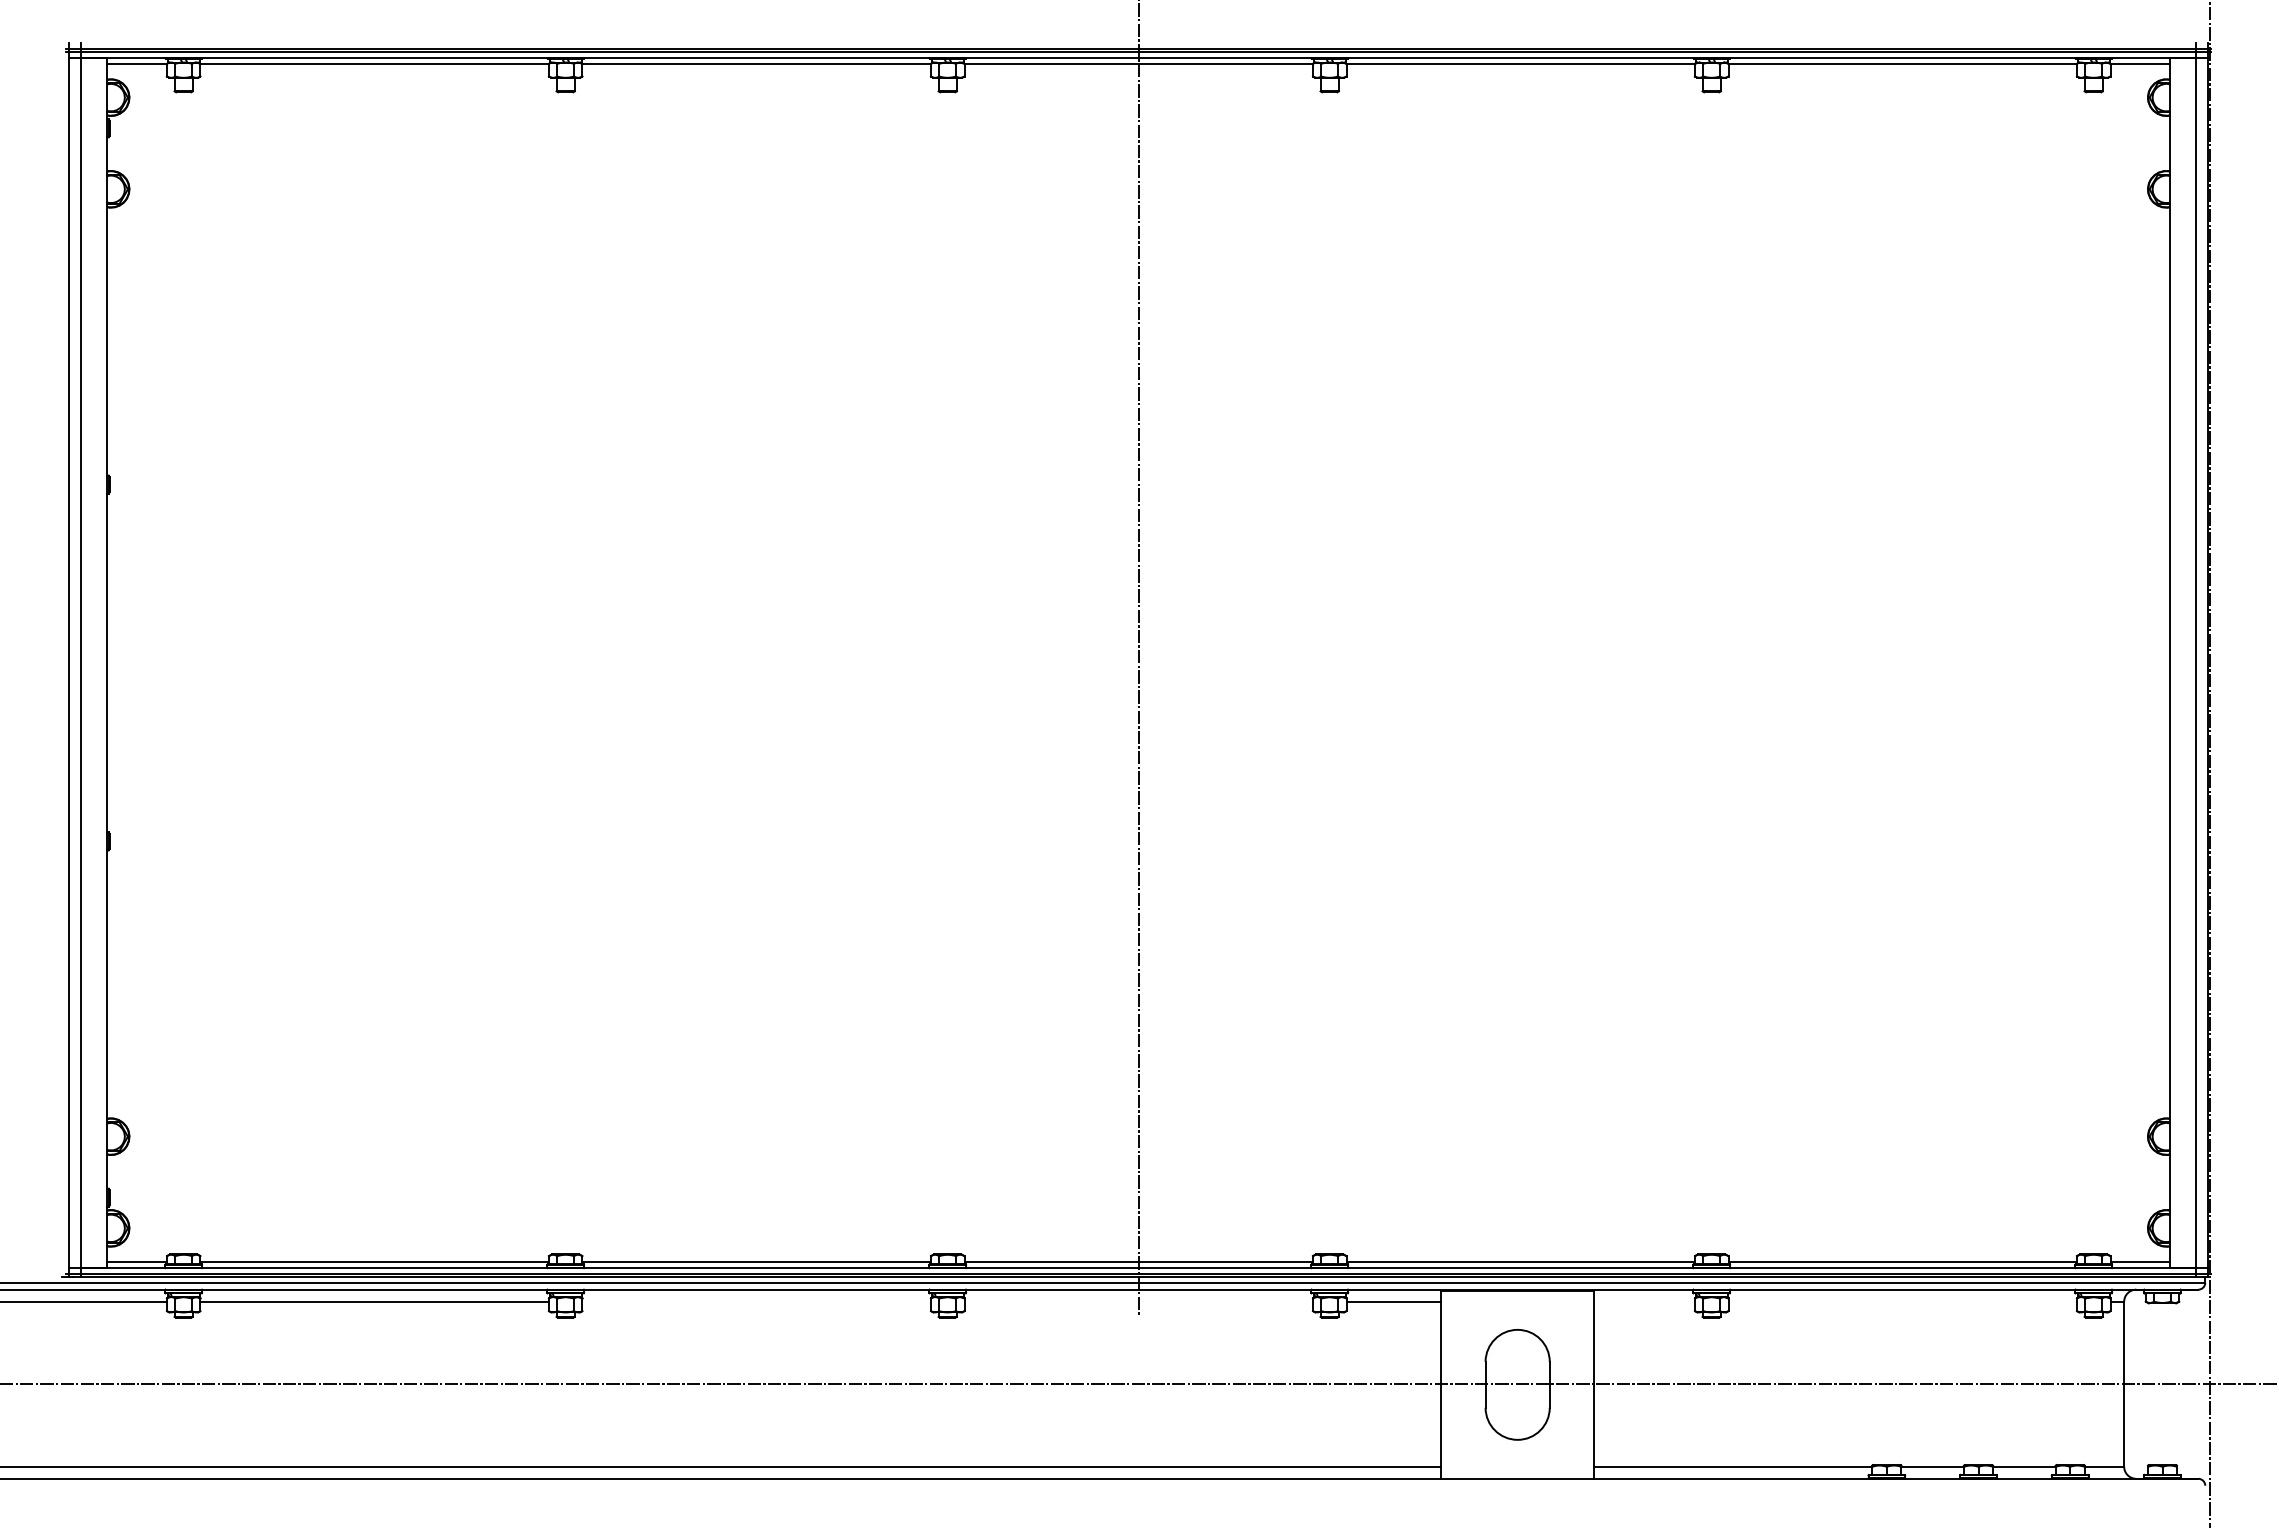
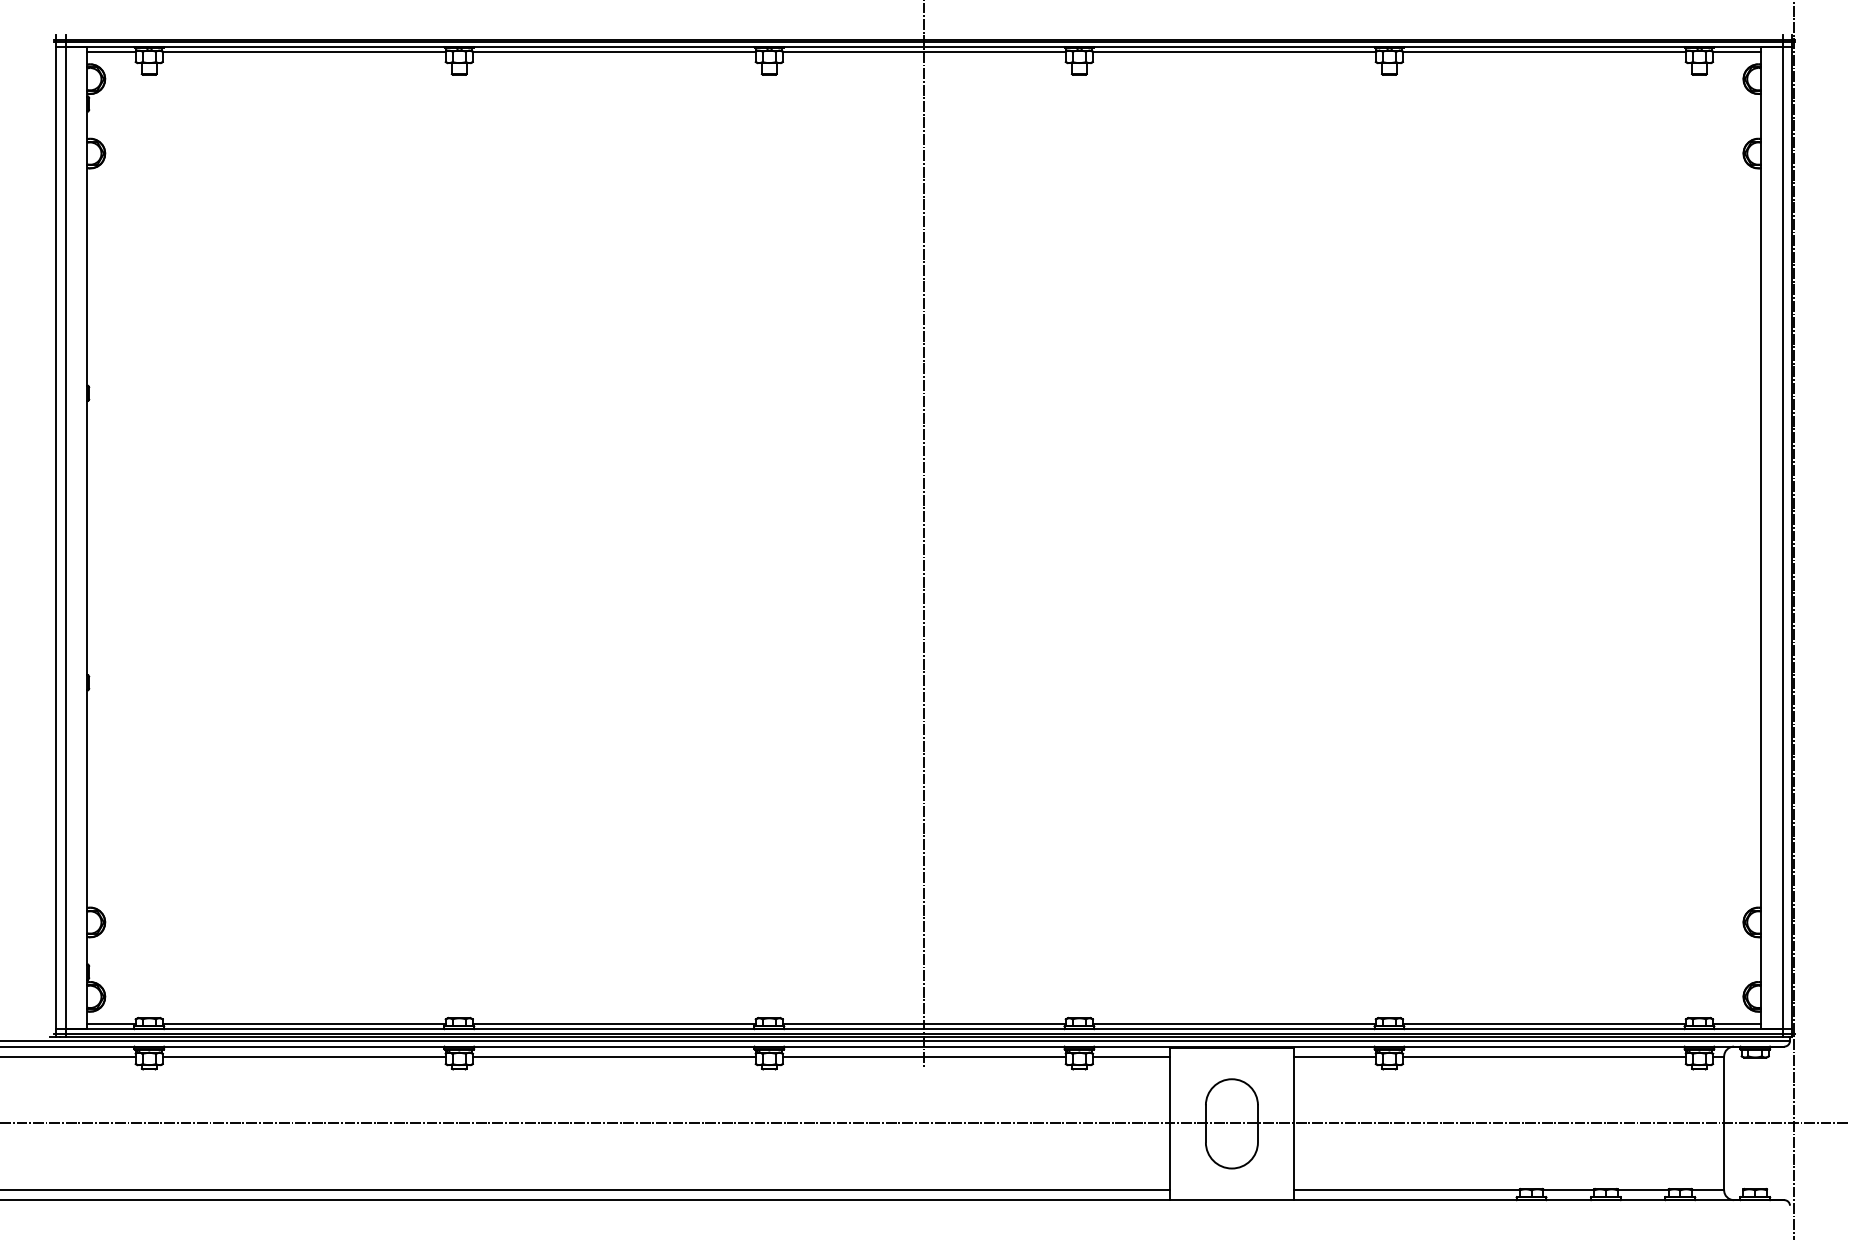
line: (756, 1301) -> (614, 1056), added
line: (1138, 1301) -> (924, 1056), added
line: (1644, 1301) -> (1334, 1056), added
line: (1902, 1301) -> (1544, 1056), added

